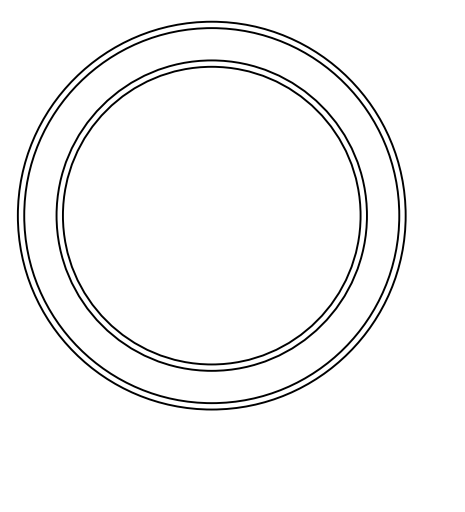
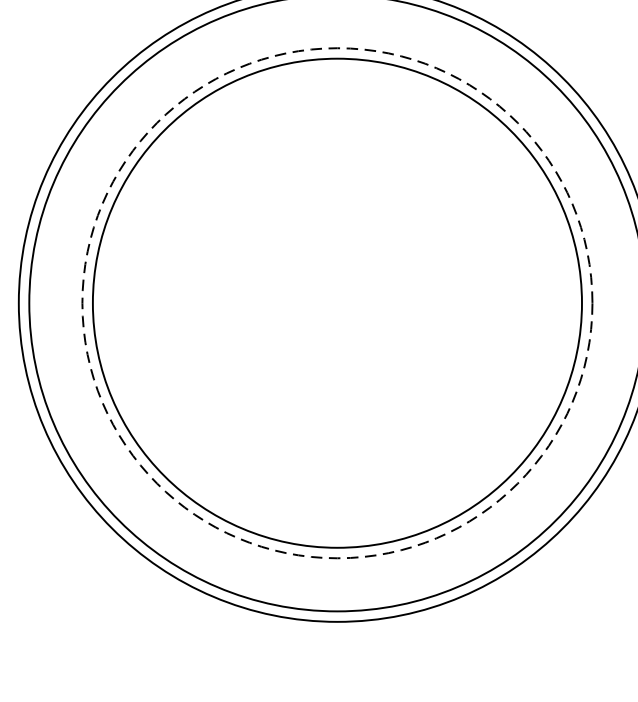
circle: (211, 215) -> (337, 303), solid -> dashed

